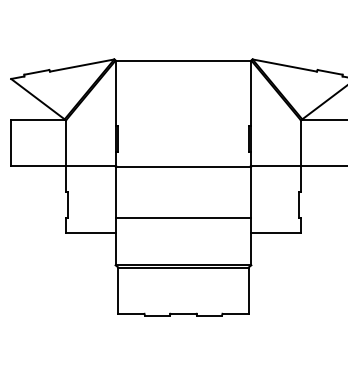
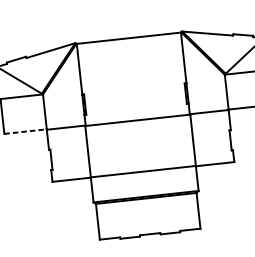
line: (39, 165) -> (26, 131), solid -> dashed
line: (183, 217) -> (143, 171), moved

